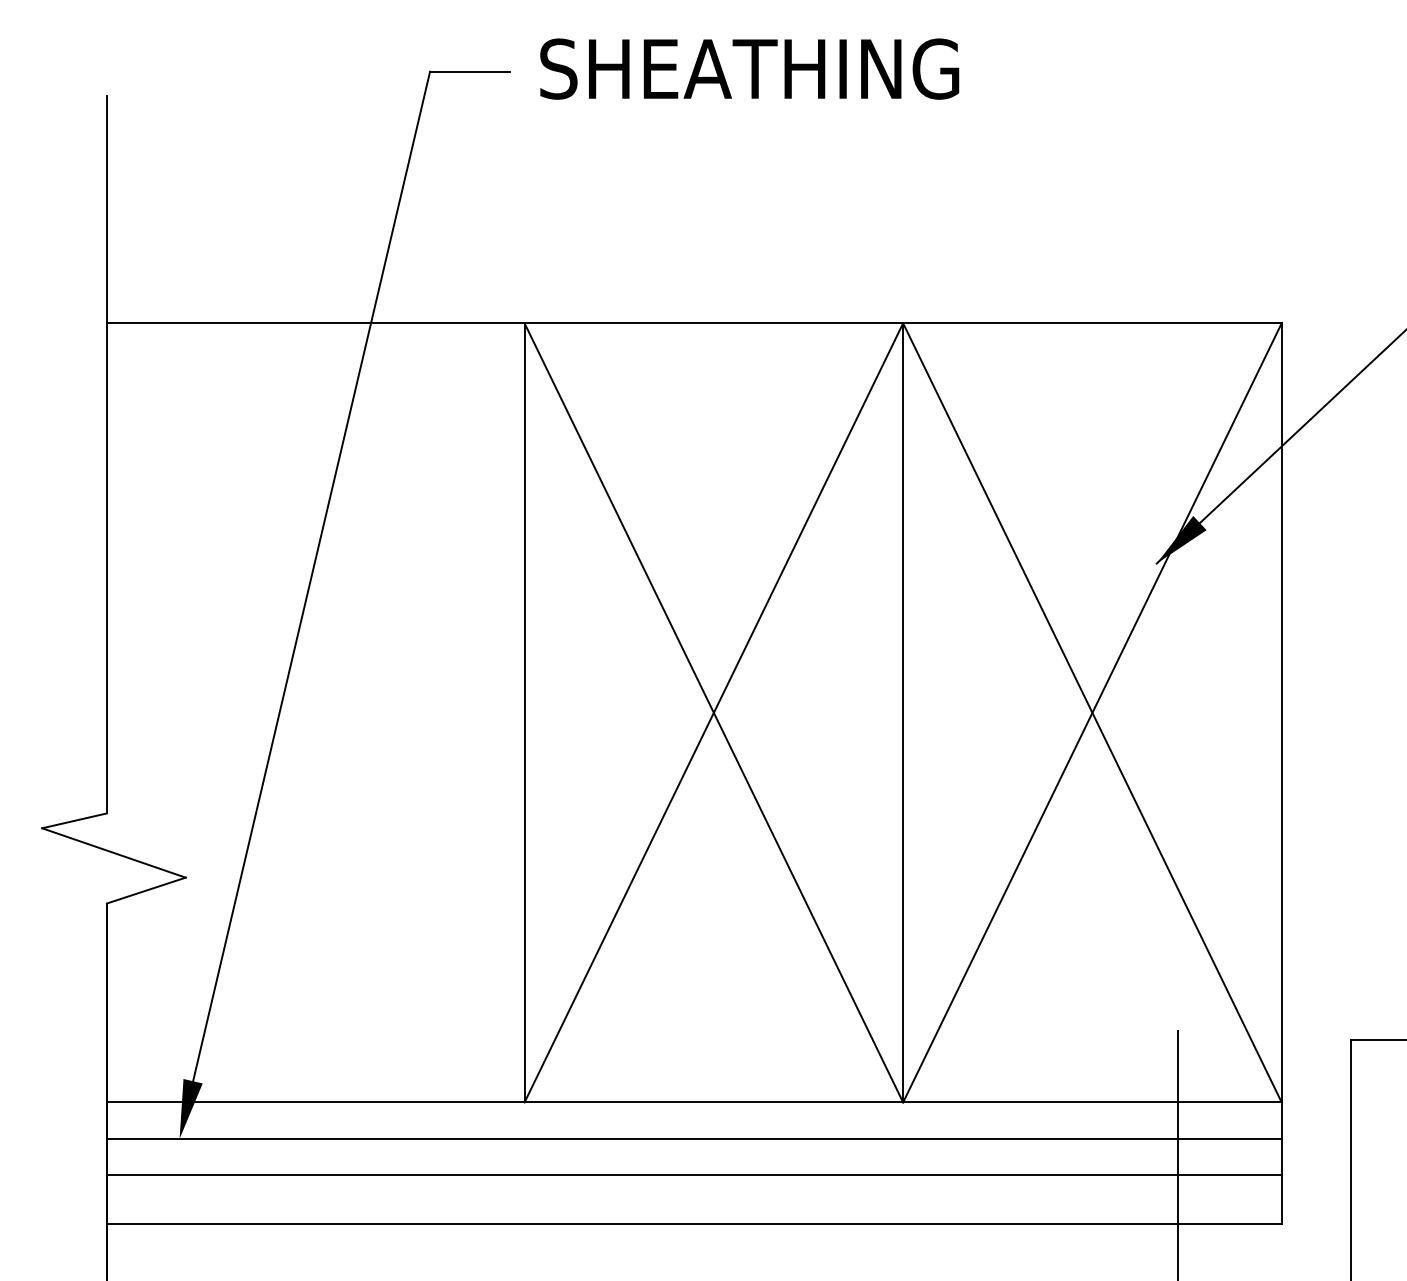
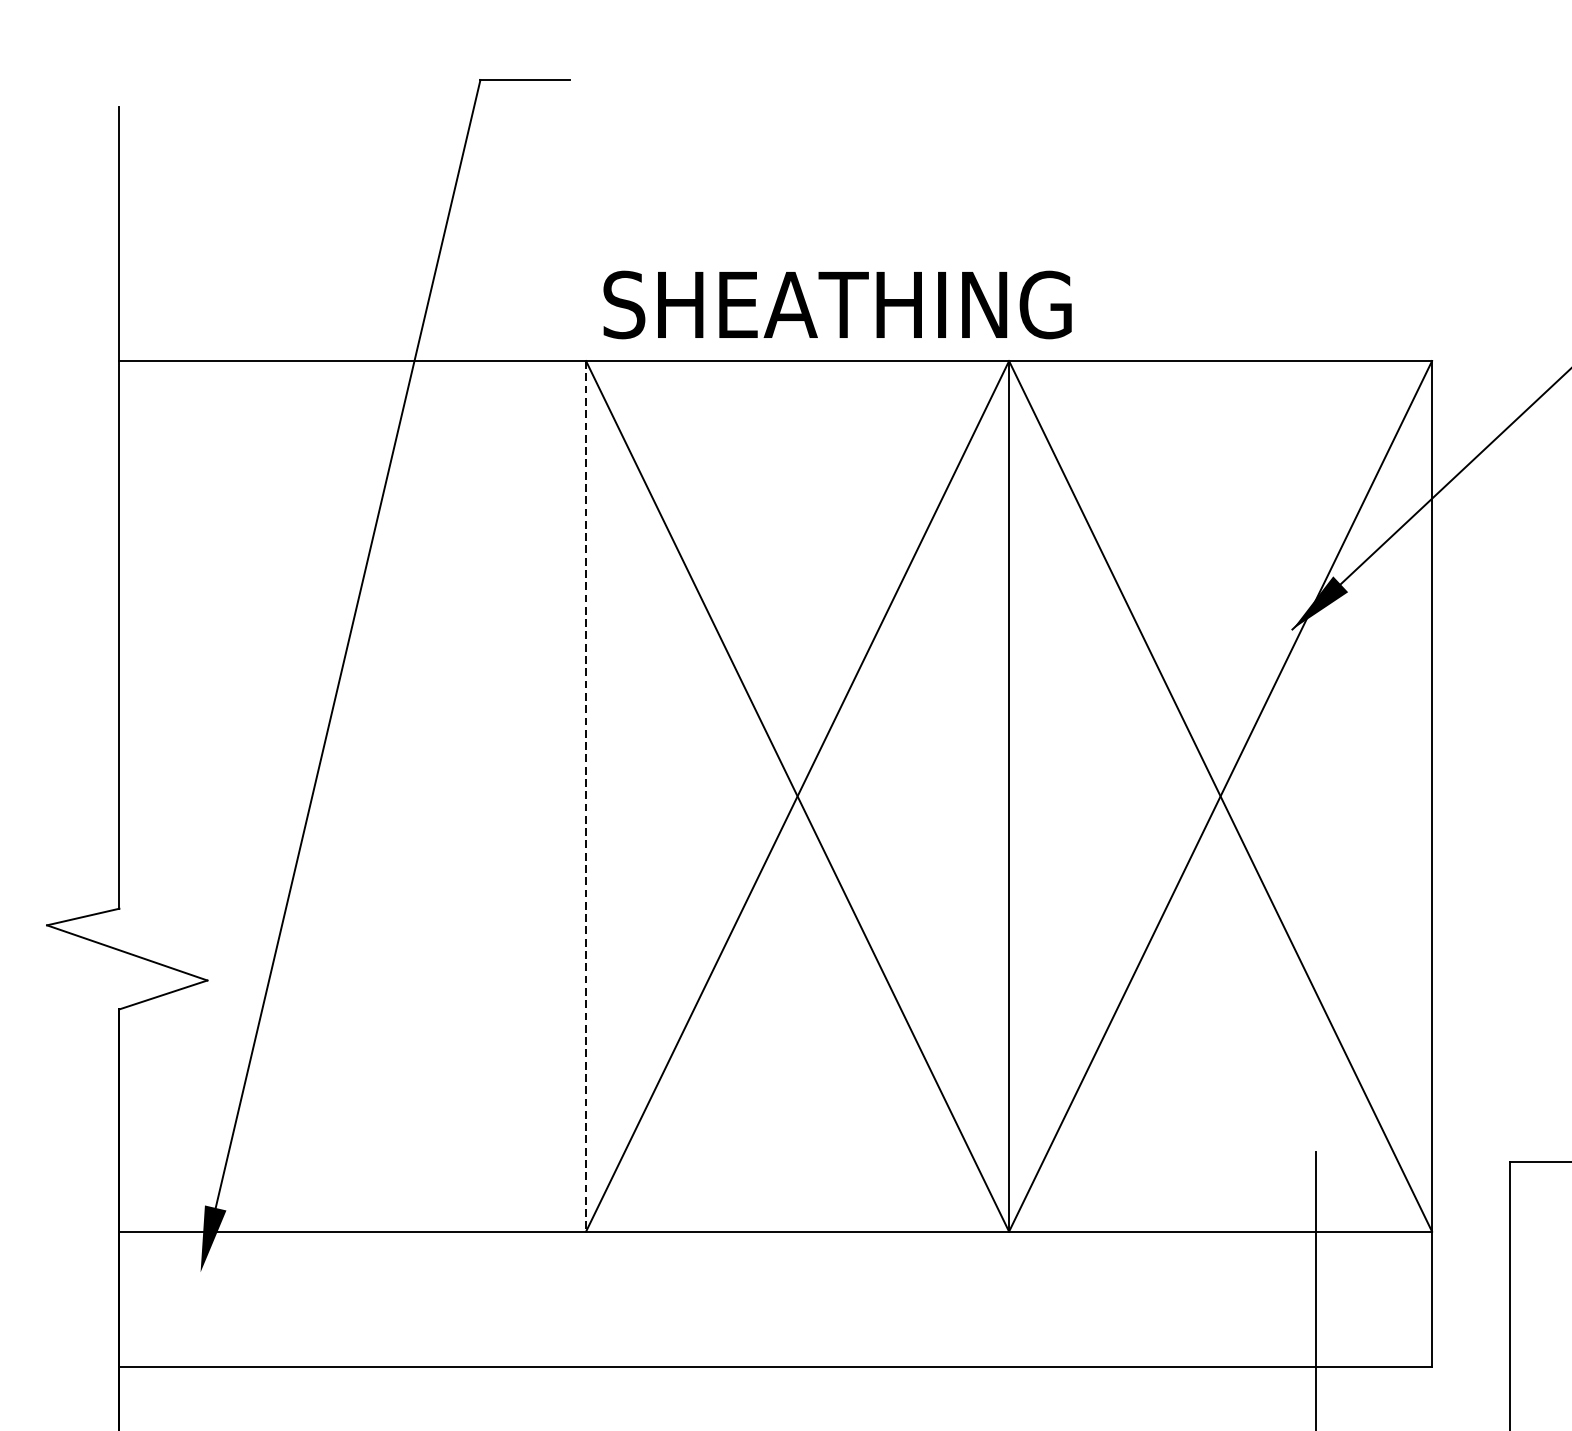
text: (749, 68) -> (837, 304), moved
line: (524, 712) -> (585, 795), solid -> dashed
line: (693, 1138) -> (774, 1271), removed
line: (693, 1174) -> (774, 1312), removed

